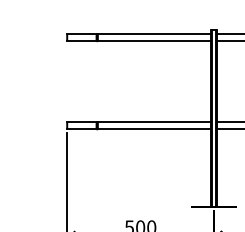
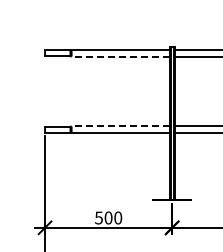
line: (154, 41) -> (120, 56), solid -> dashed
line: (154, 122) -> (120, 126), solid -> dashed

